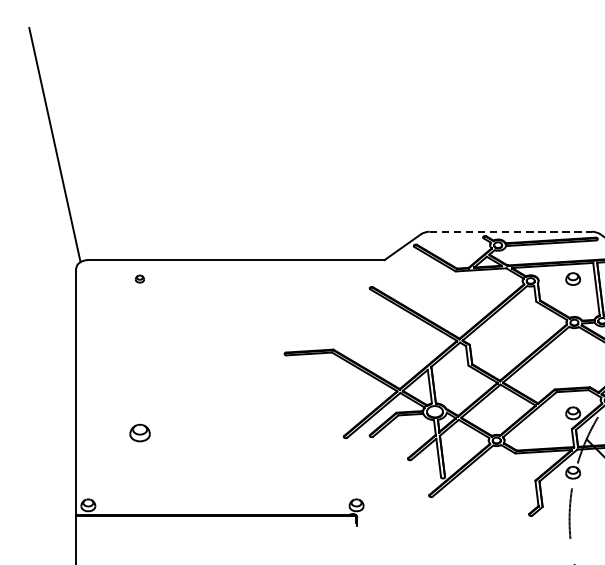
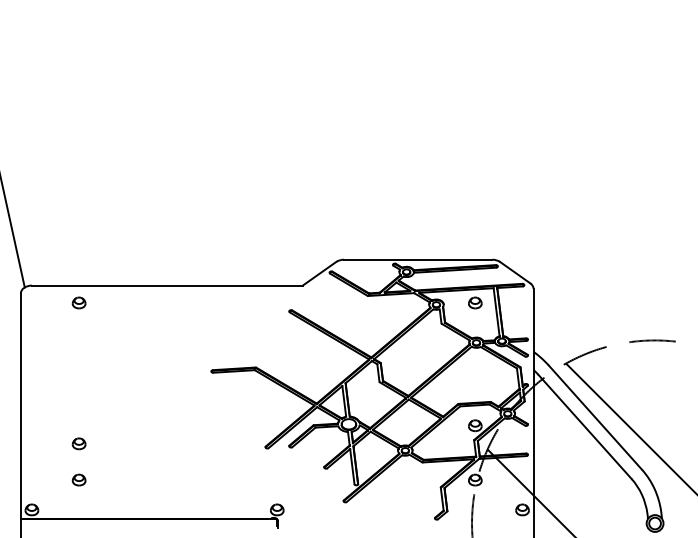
line: (511, 231) -> (418, 259), dashed -> solid
part: (139, 278) -> (78, 302), size x1.67
part: (139, 432) -> (78, 443), size x0.71
part: (139, 472) -> (78, 479), added

